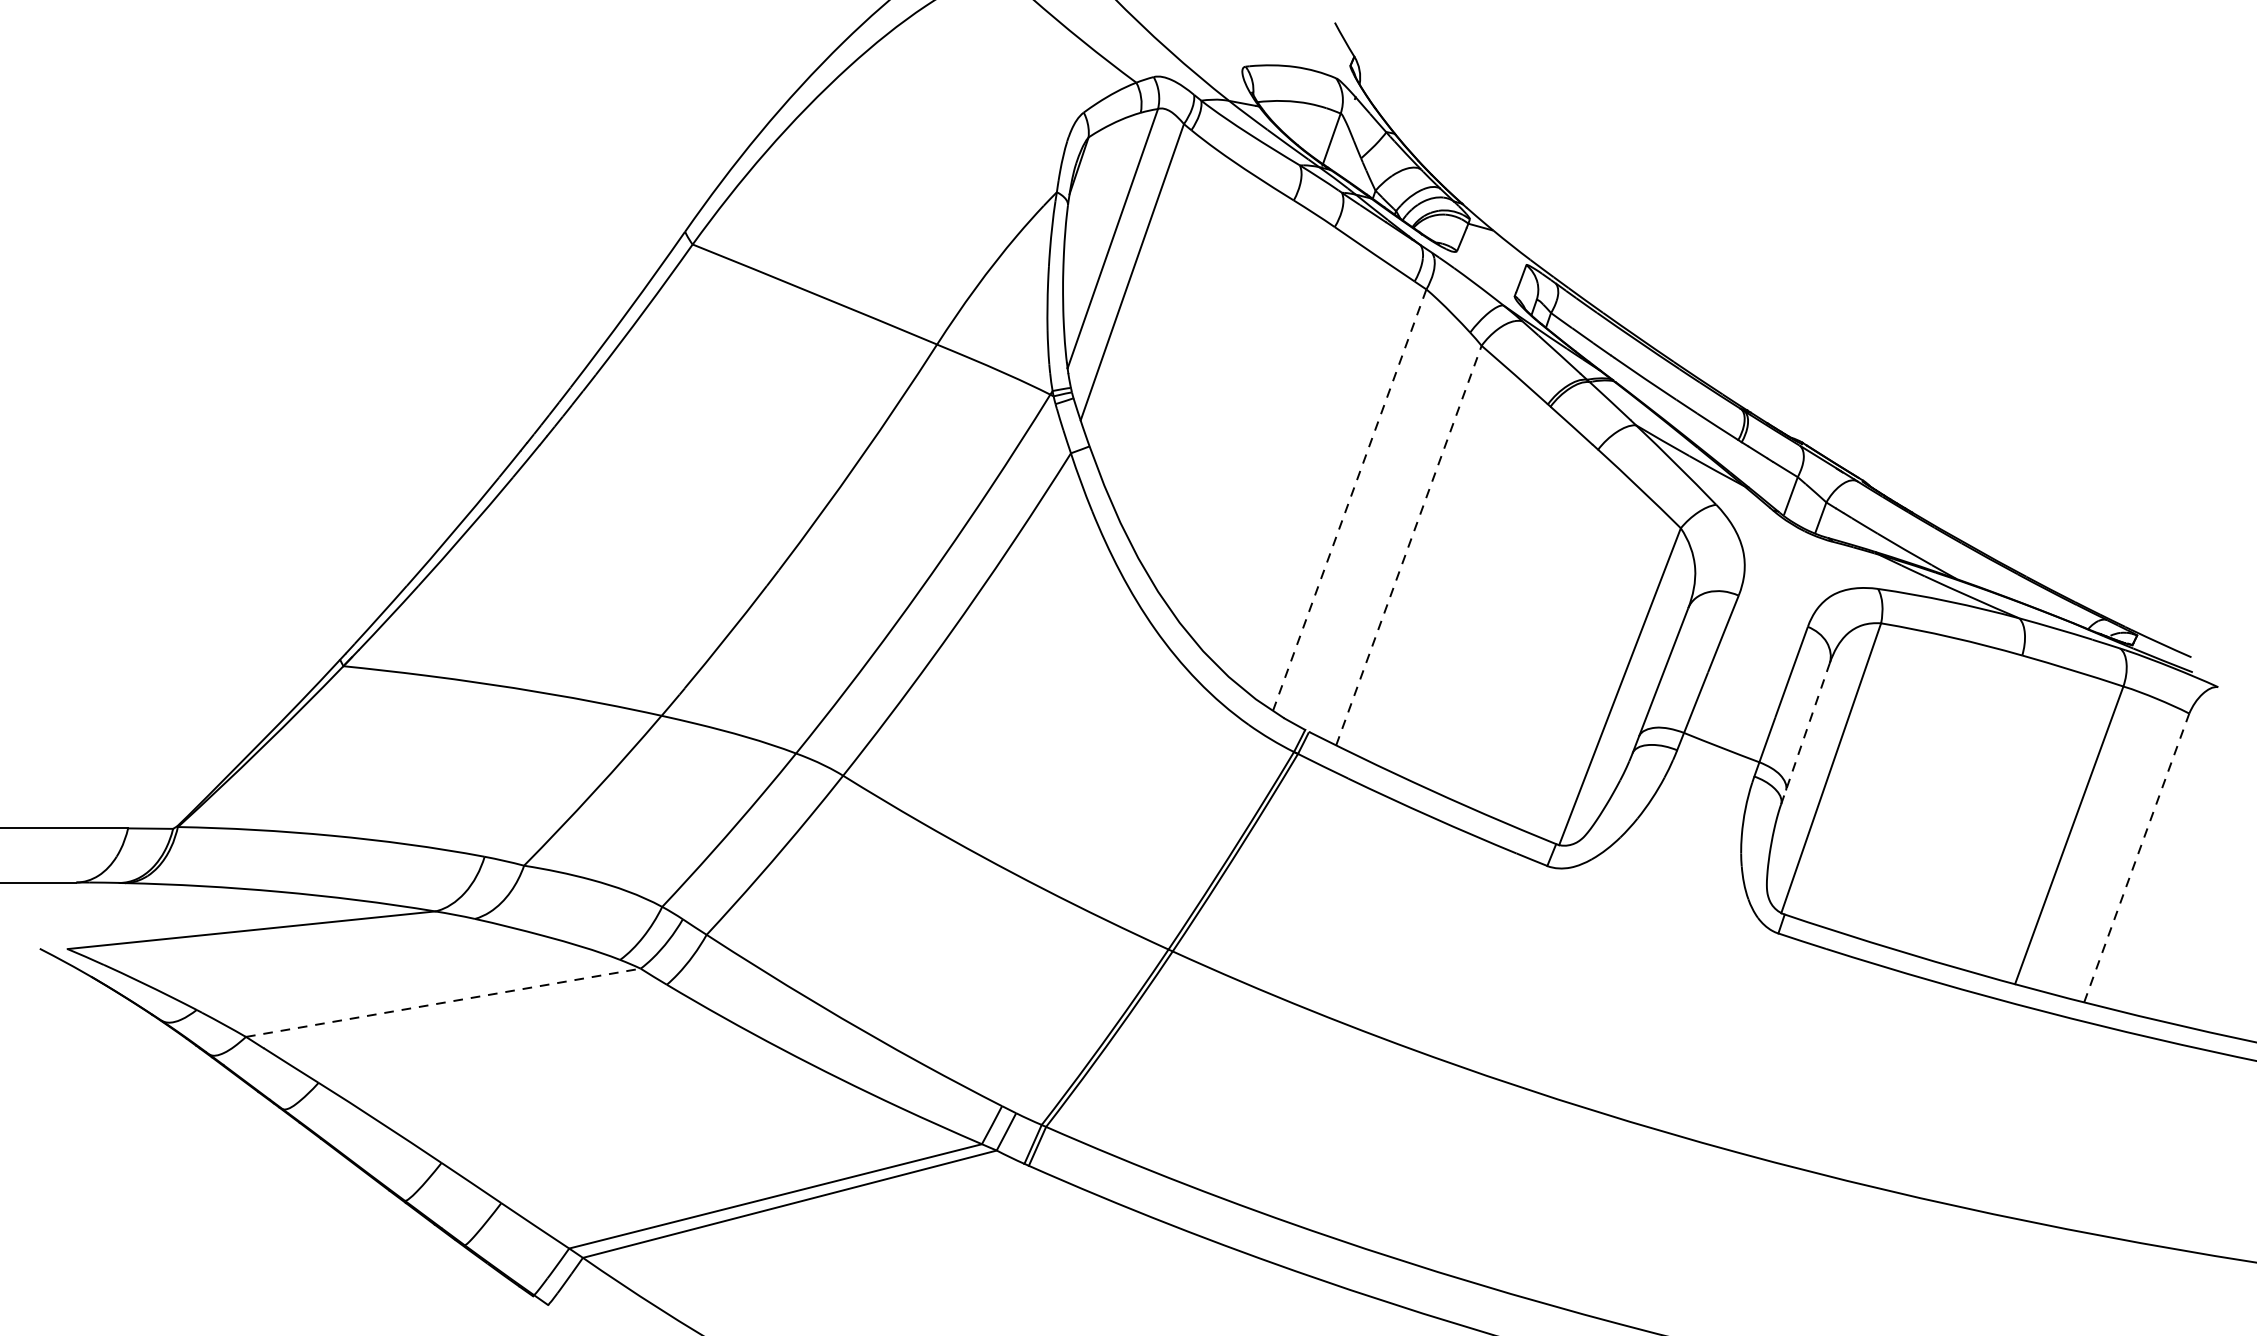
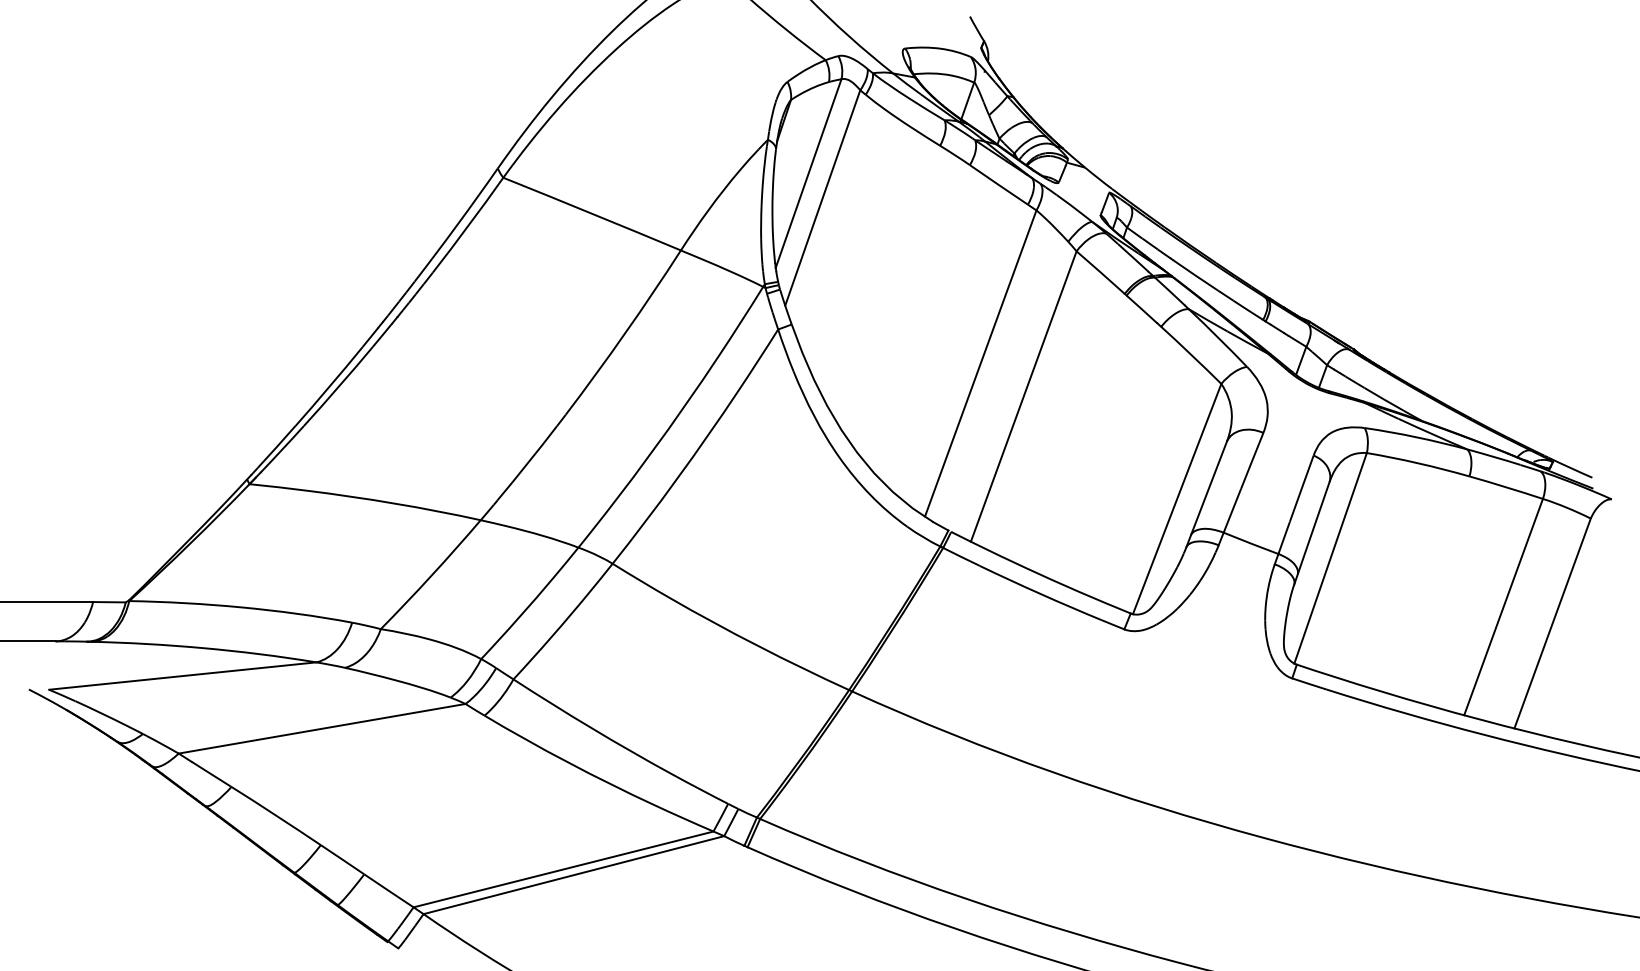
line: (1349, 500) -> (980, 363), dashed -> solid
line: (1408, 545) -> (1023, 396), dashed -> solid
line: (1806, 732) -> (1312, 532), dashed -> solid
line: (2136, 857) -> (1552, 623), dashed -> solid
line: (443, 1002) -> (322, 728), dashed -> solid

